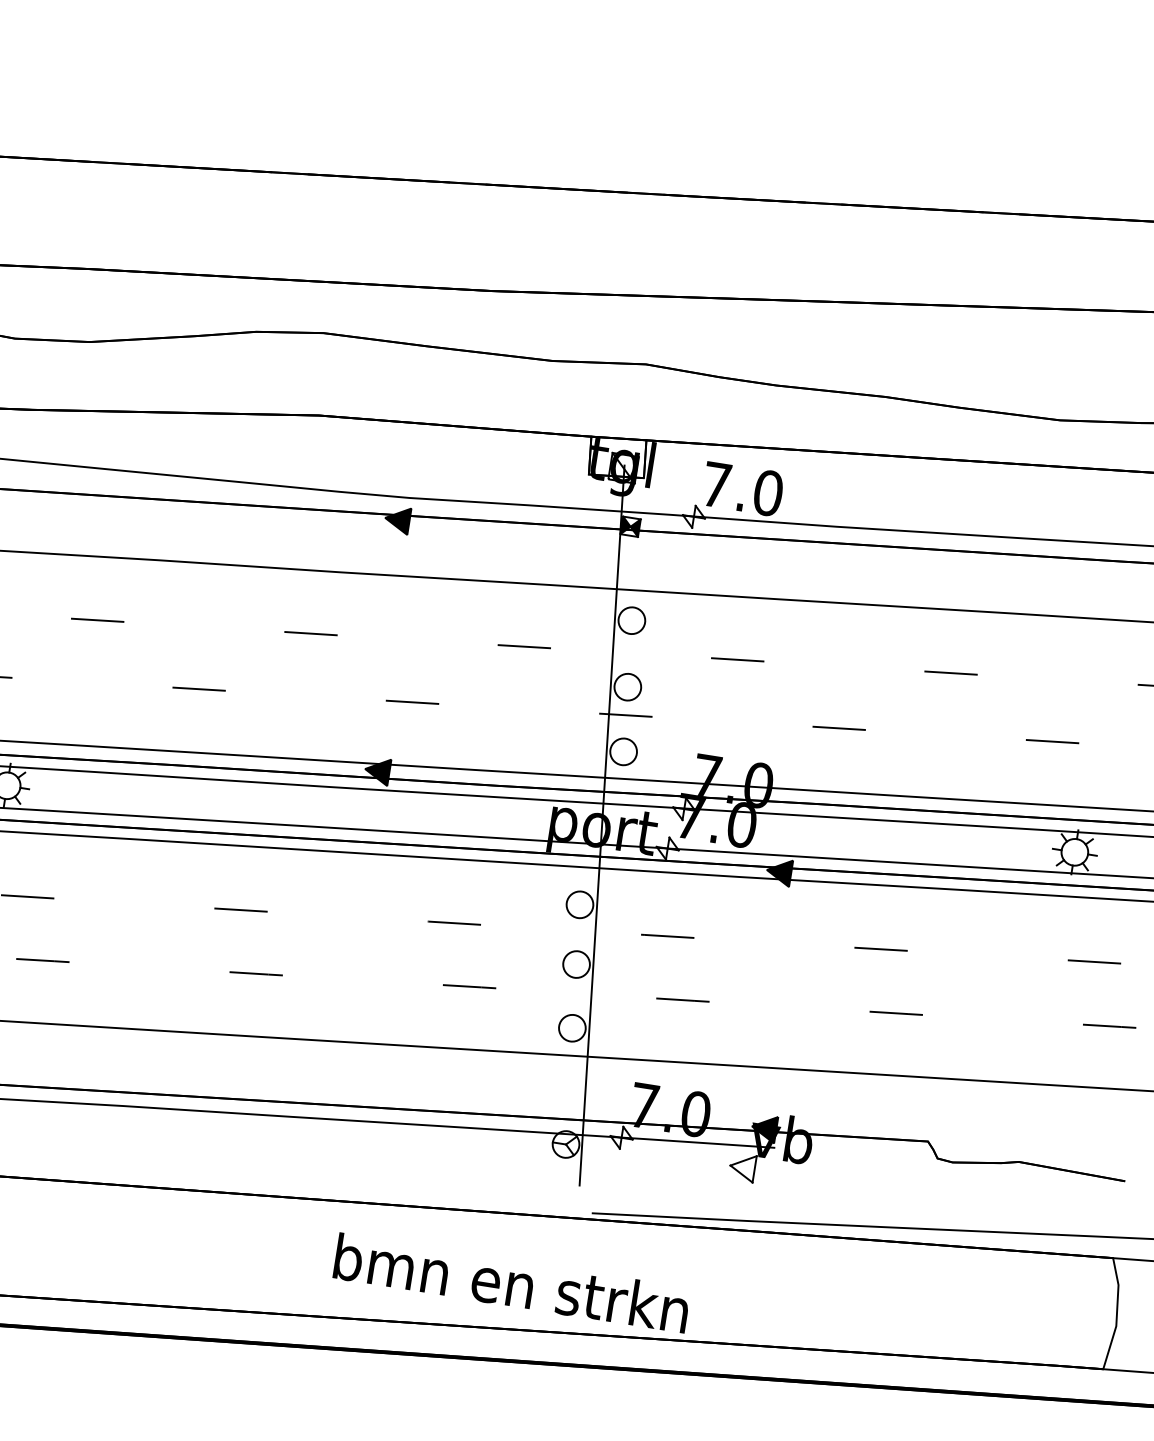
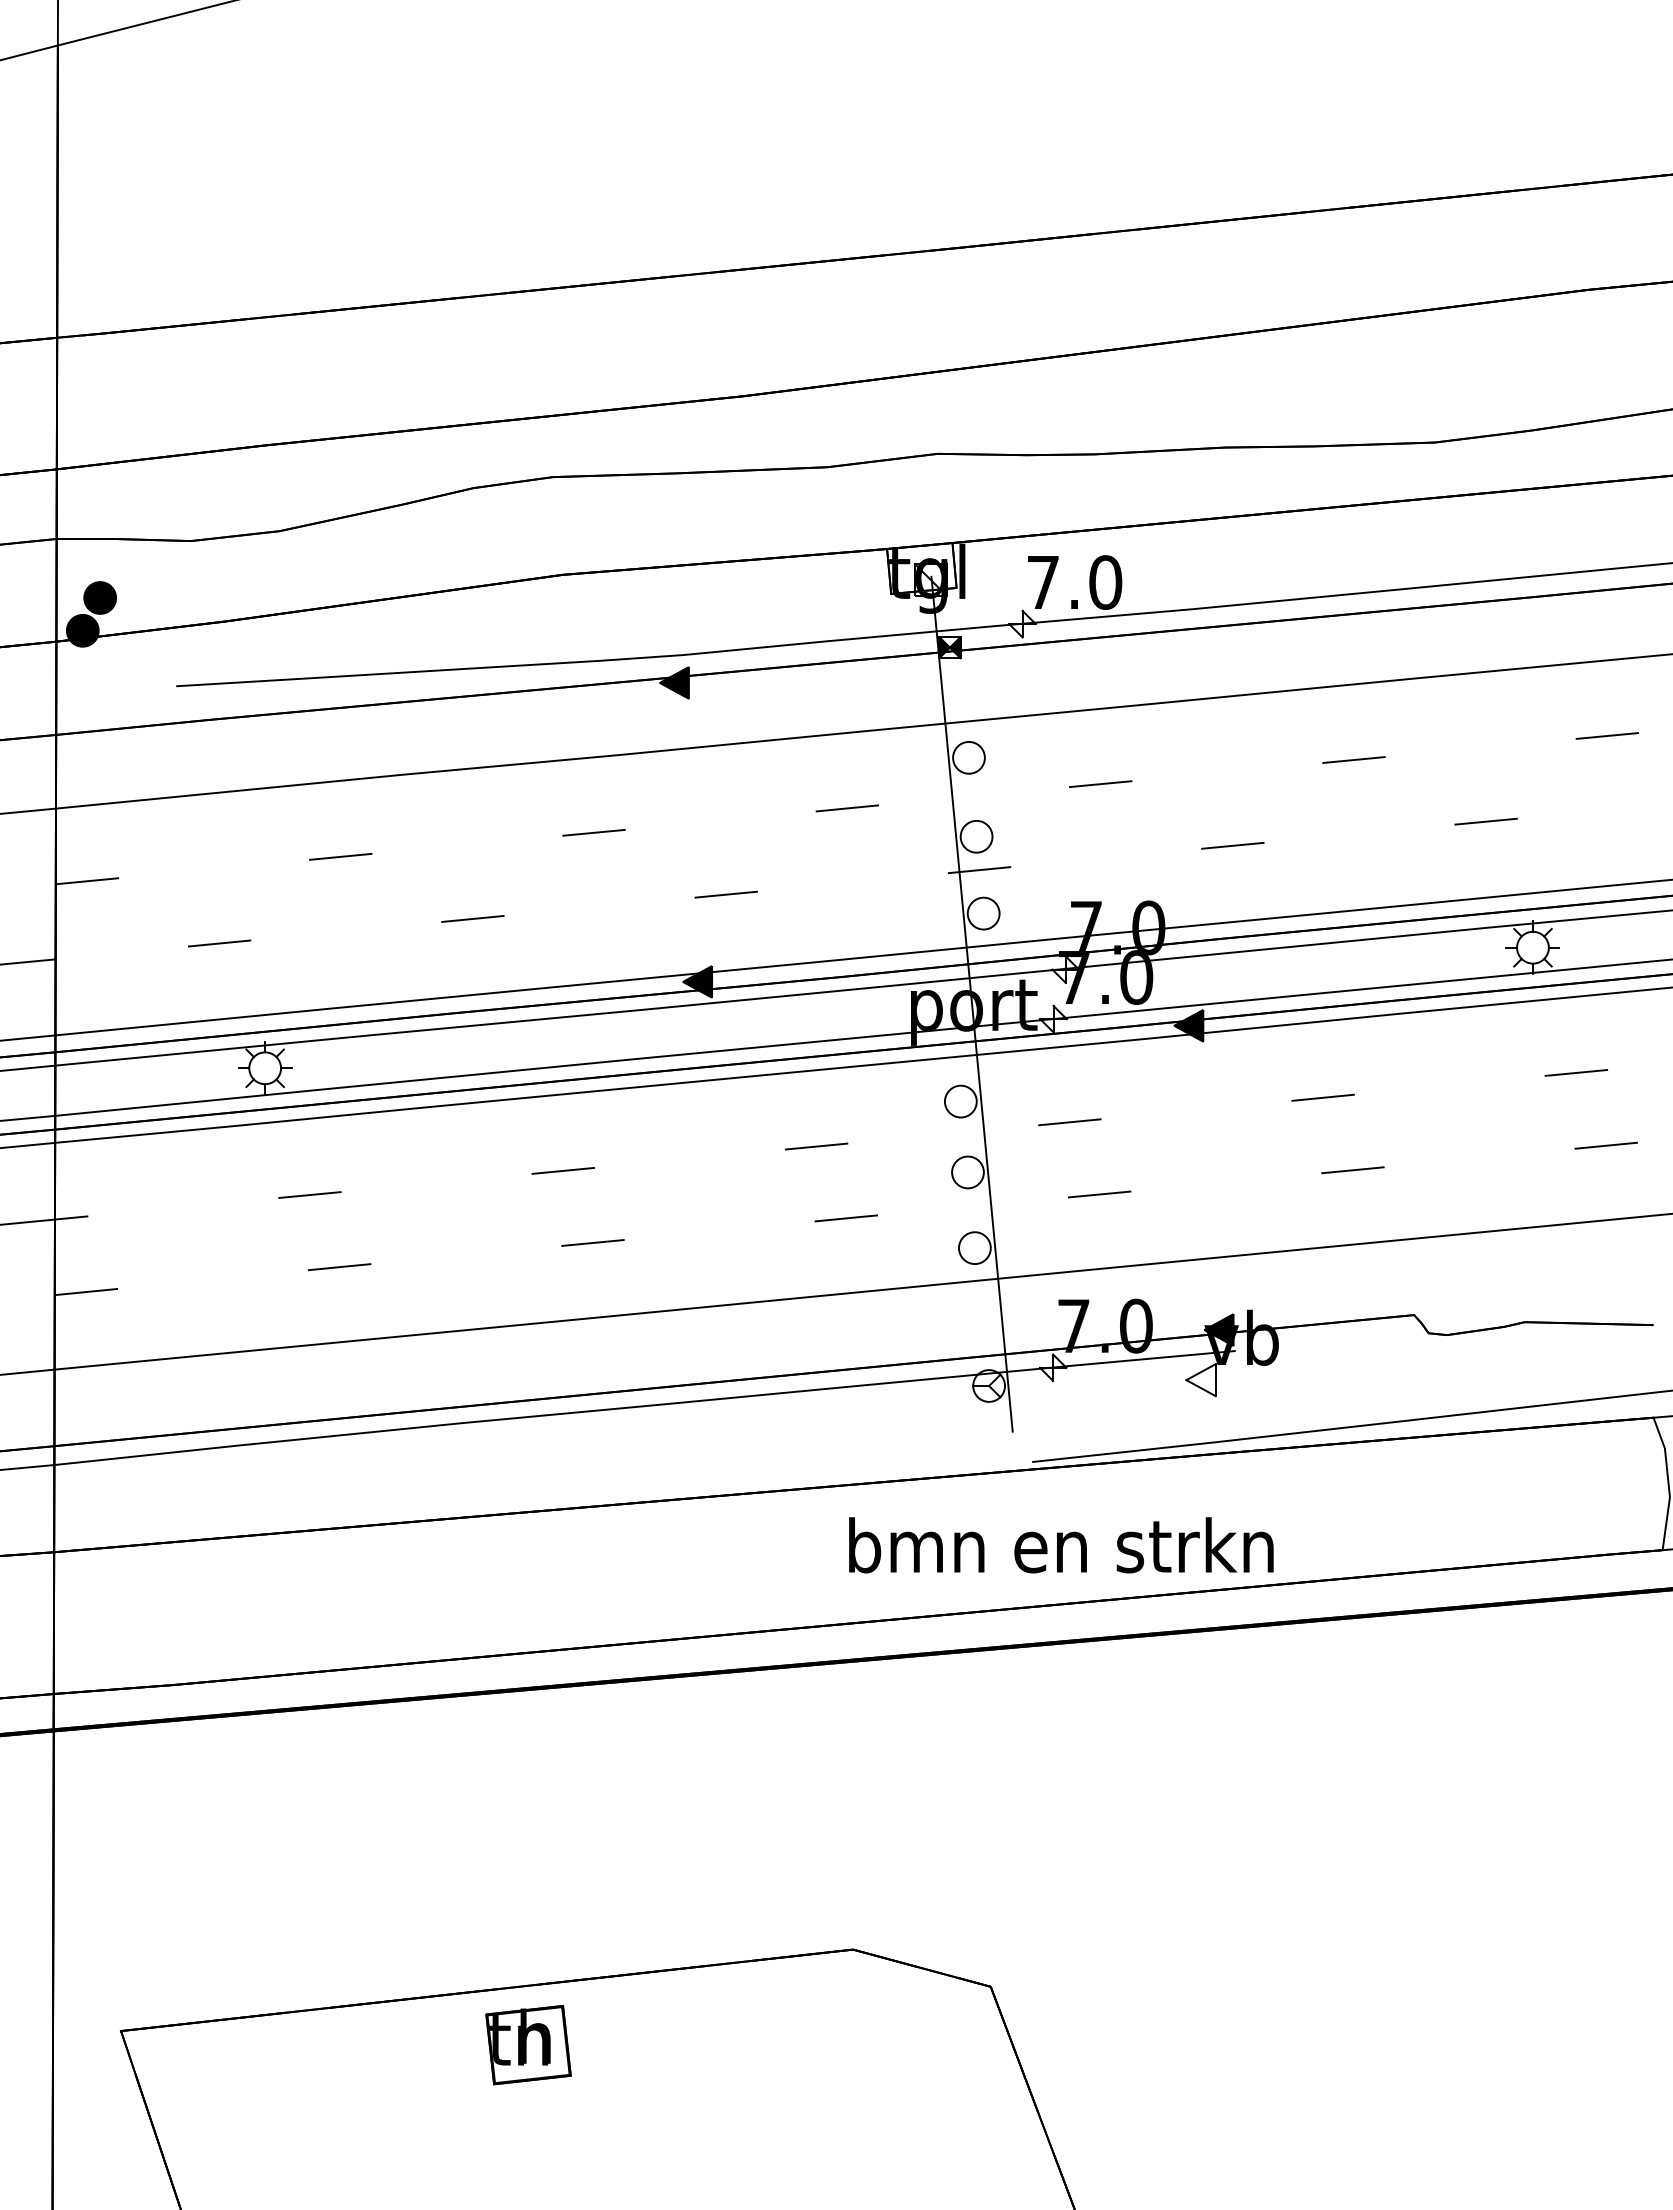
text: (512, 1283) -> (1061, 1545), moved

